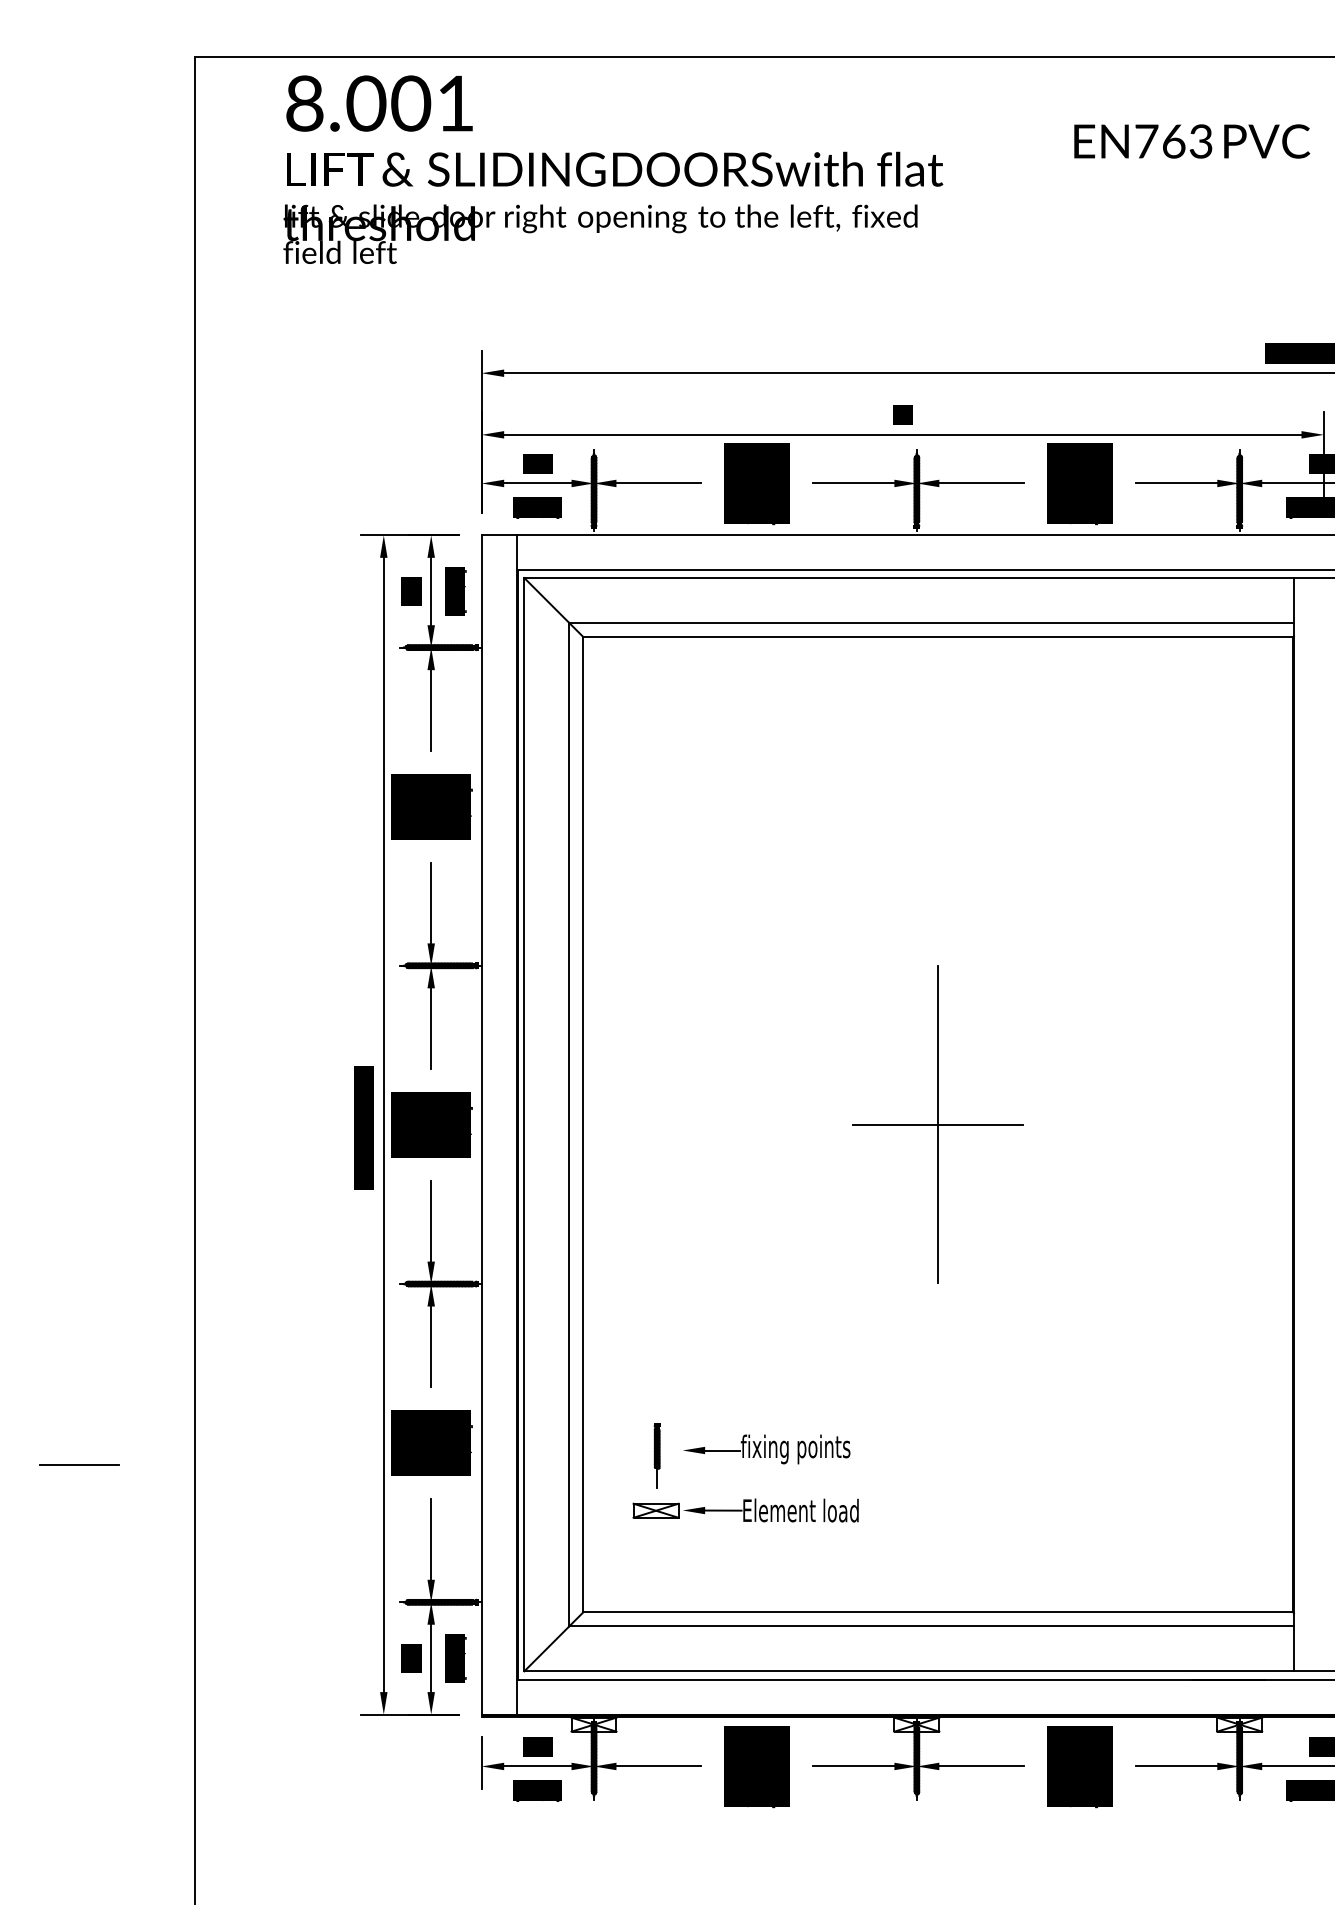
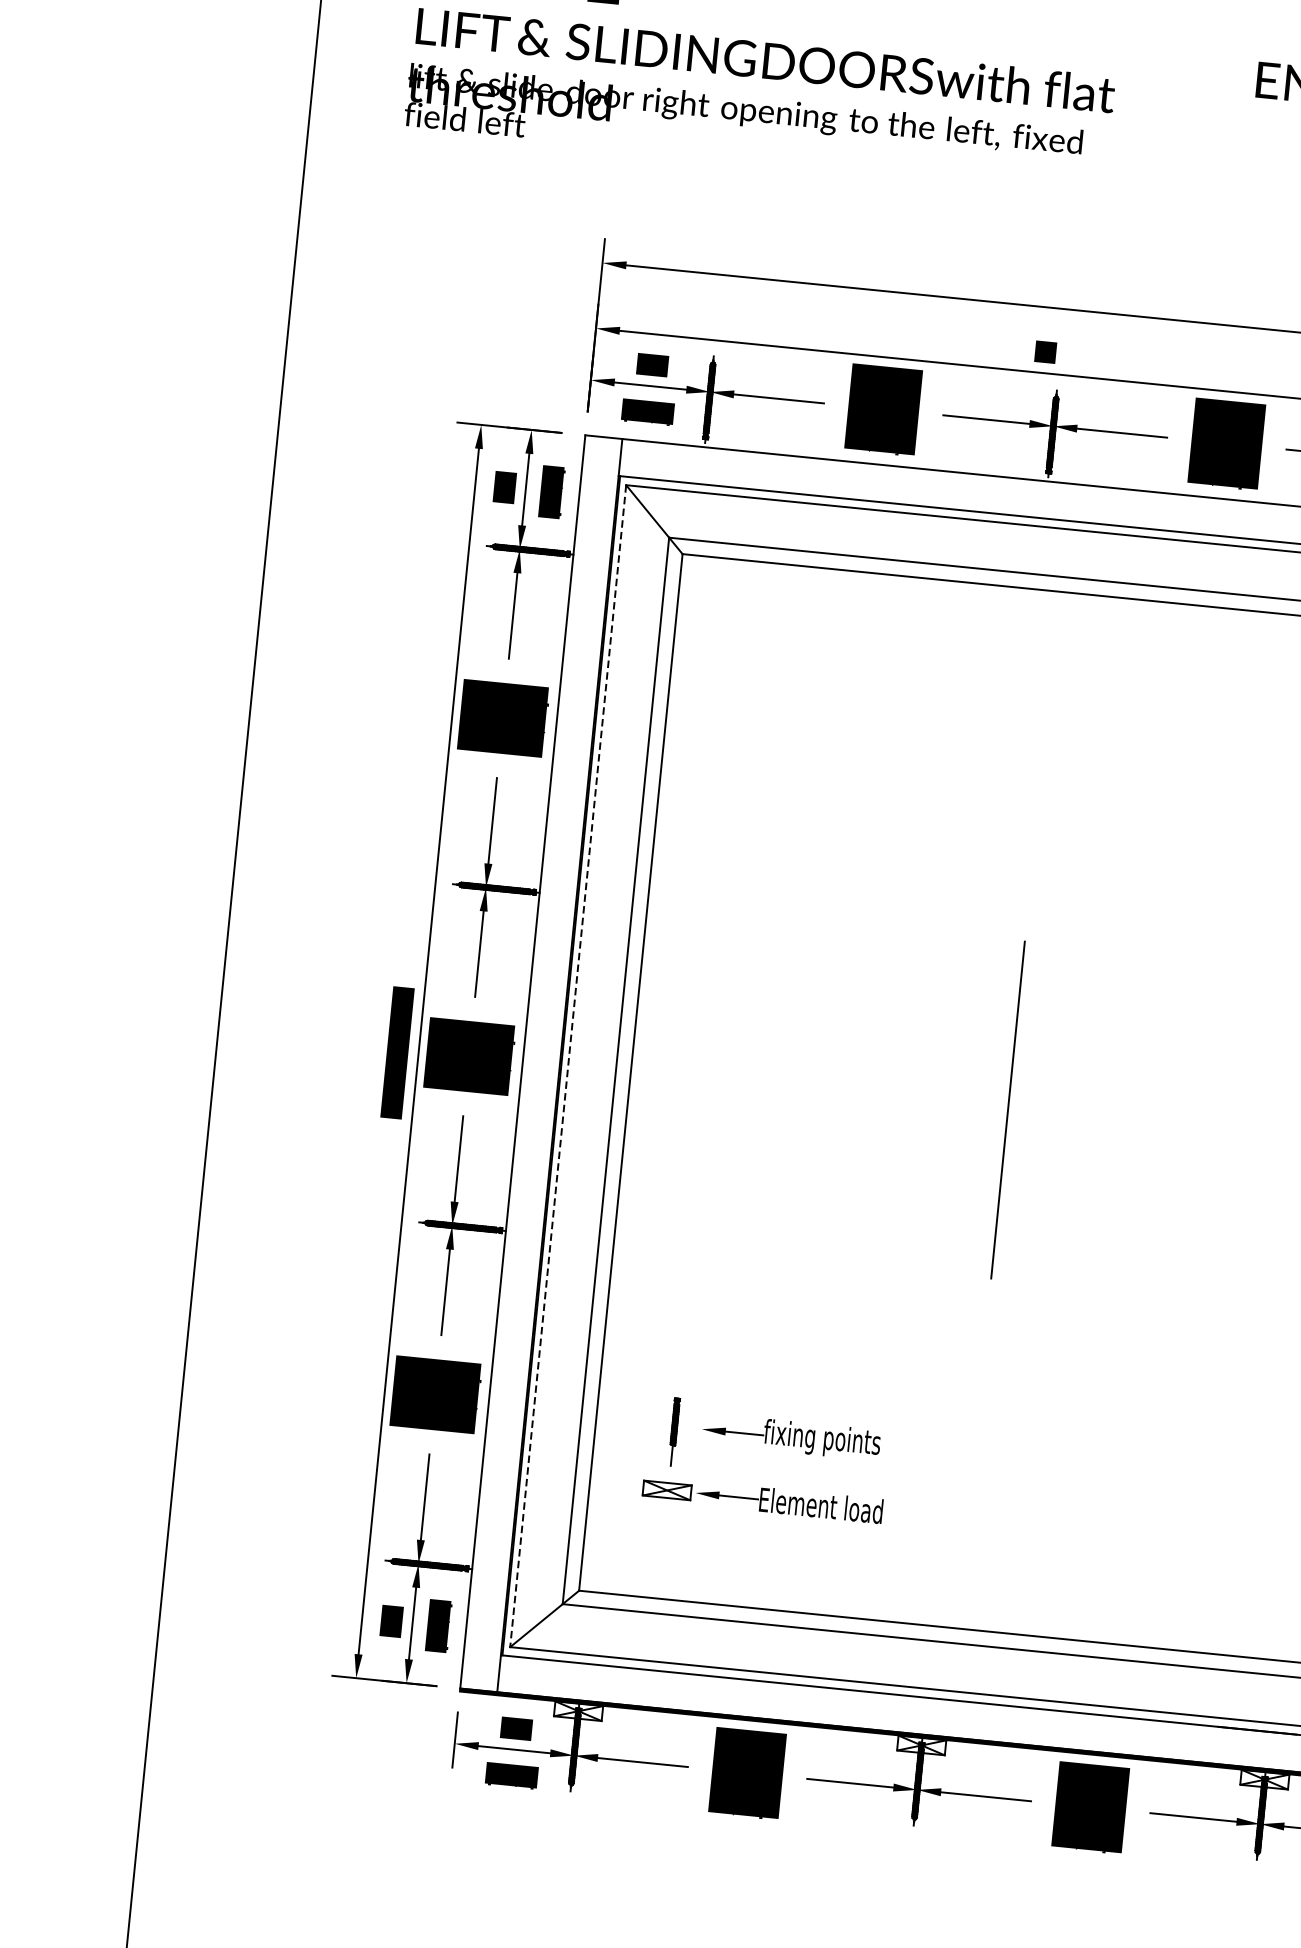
line: (524, 1124) -> (568, 1065), solid -> dashed
line: (937, 1124) -> (1007, 1109), removed
line: (79, 1465) -> (59, 1381), removed

